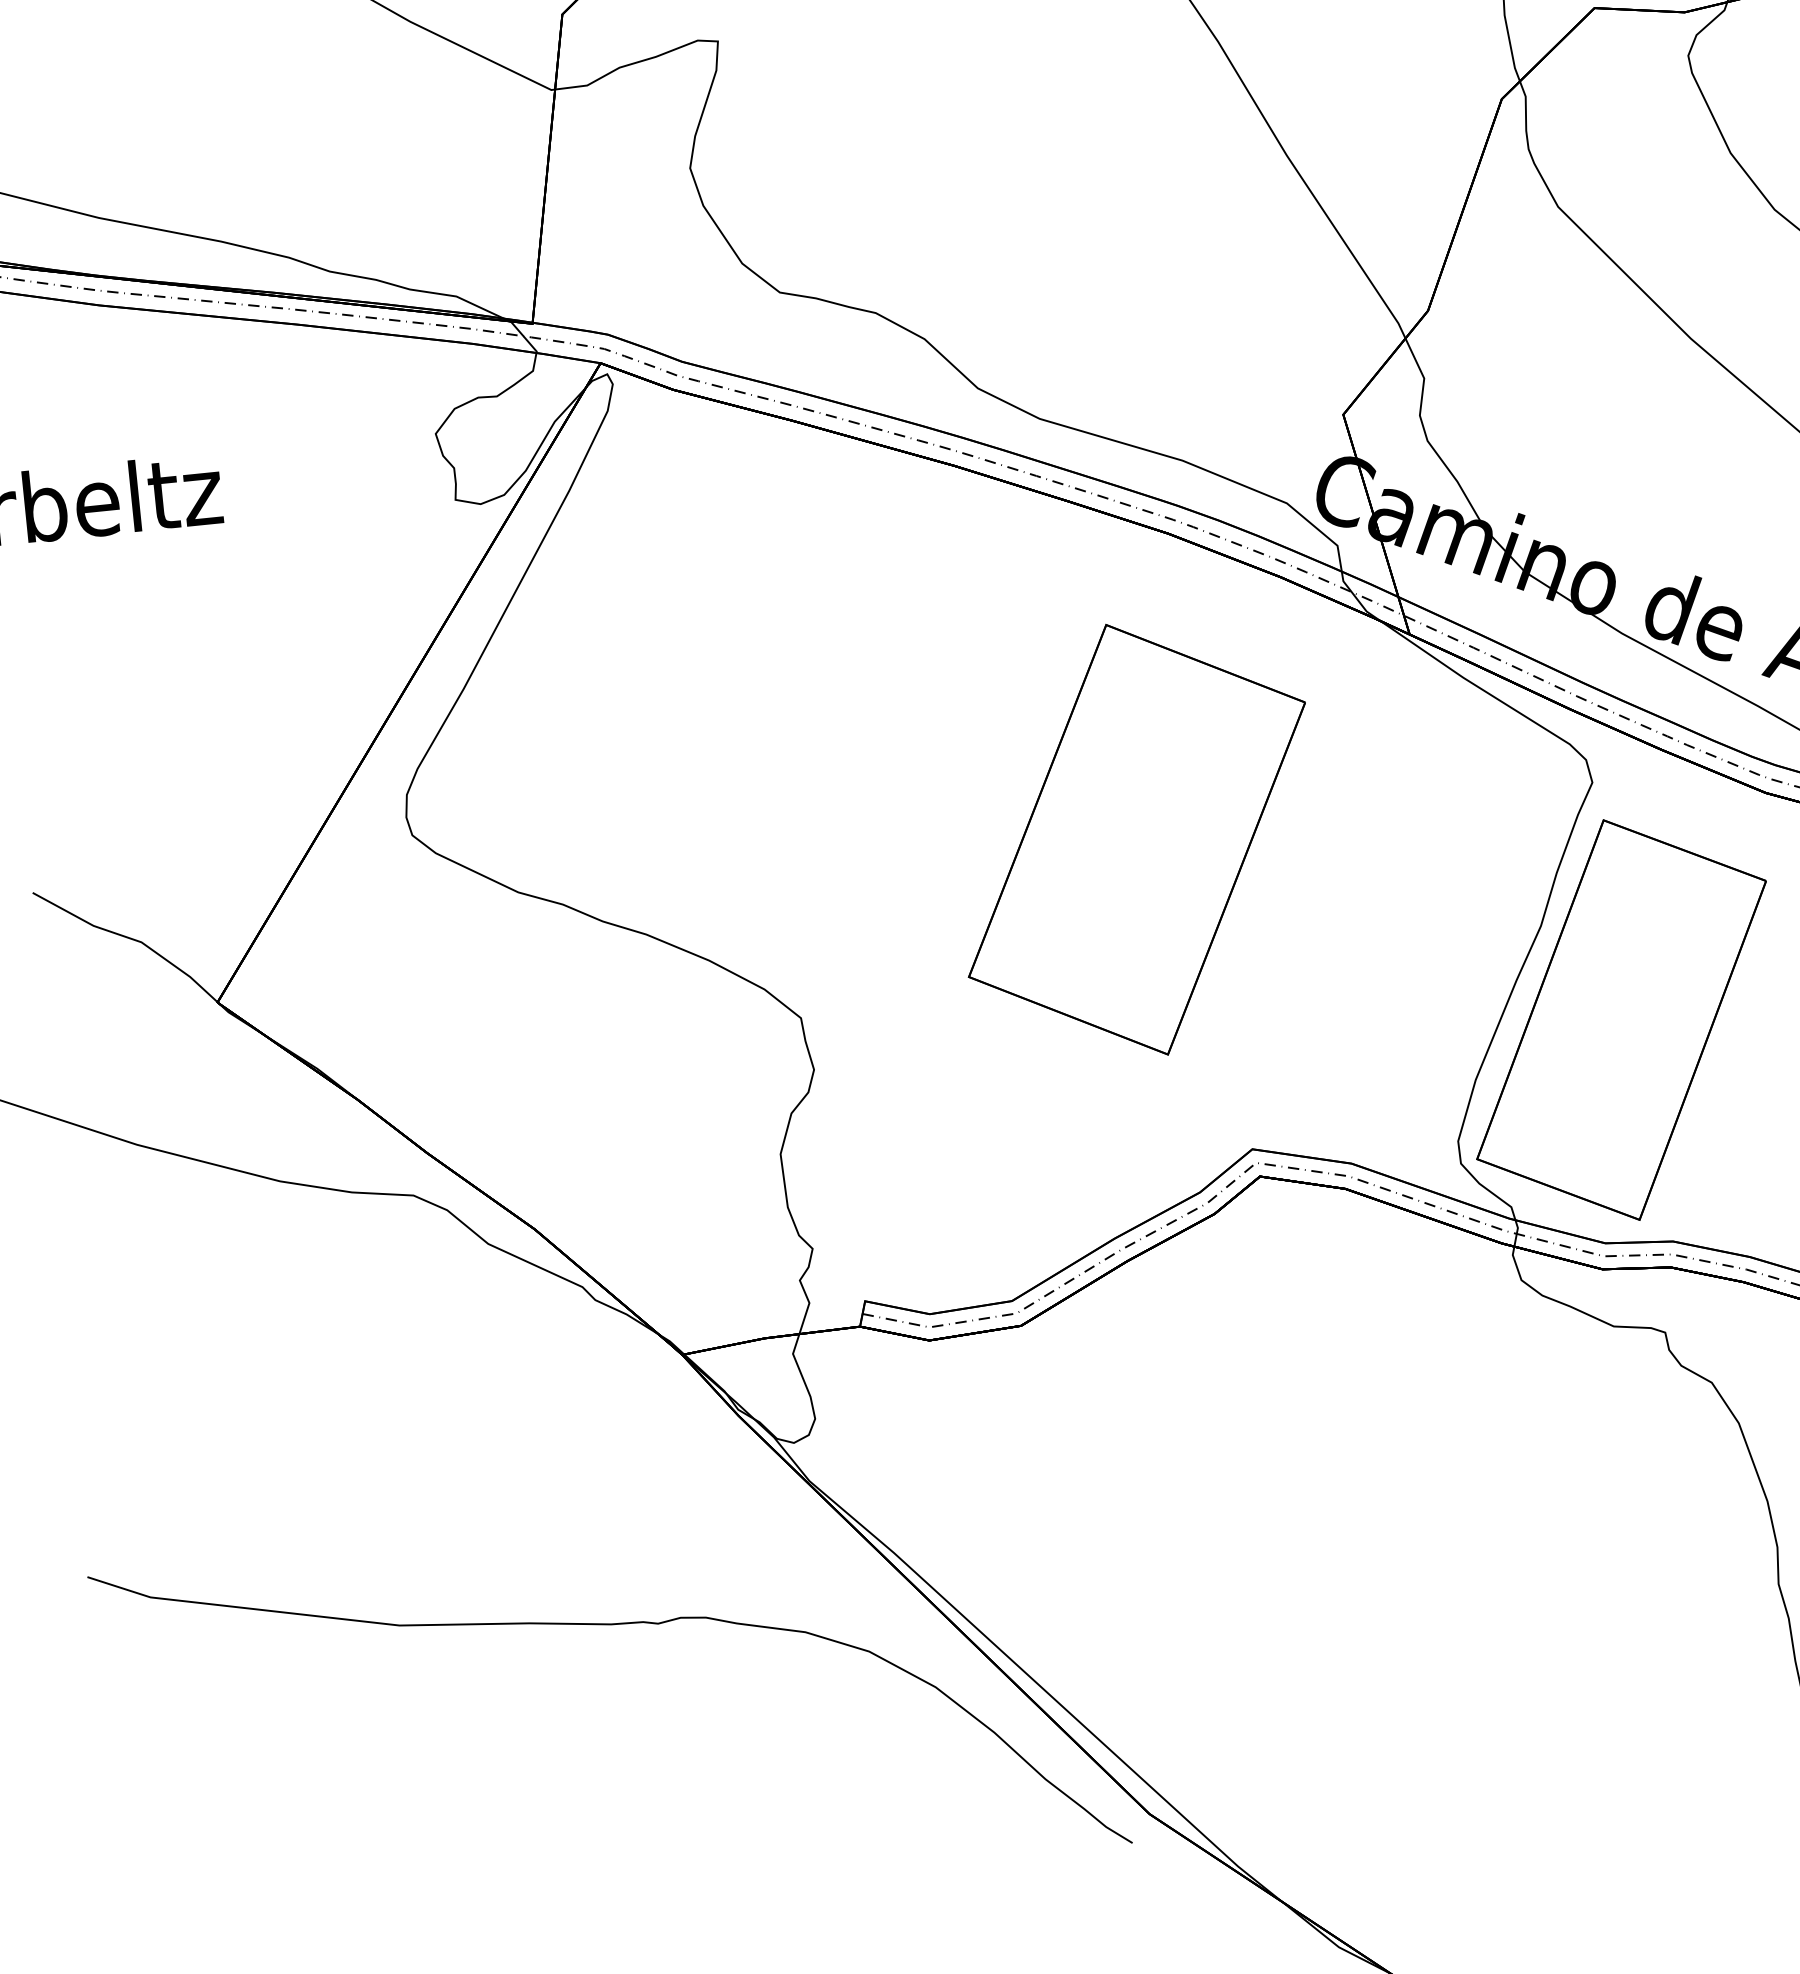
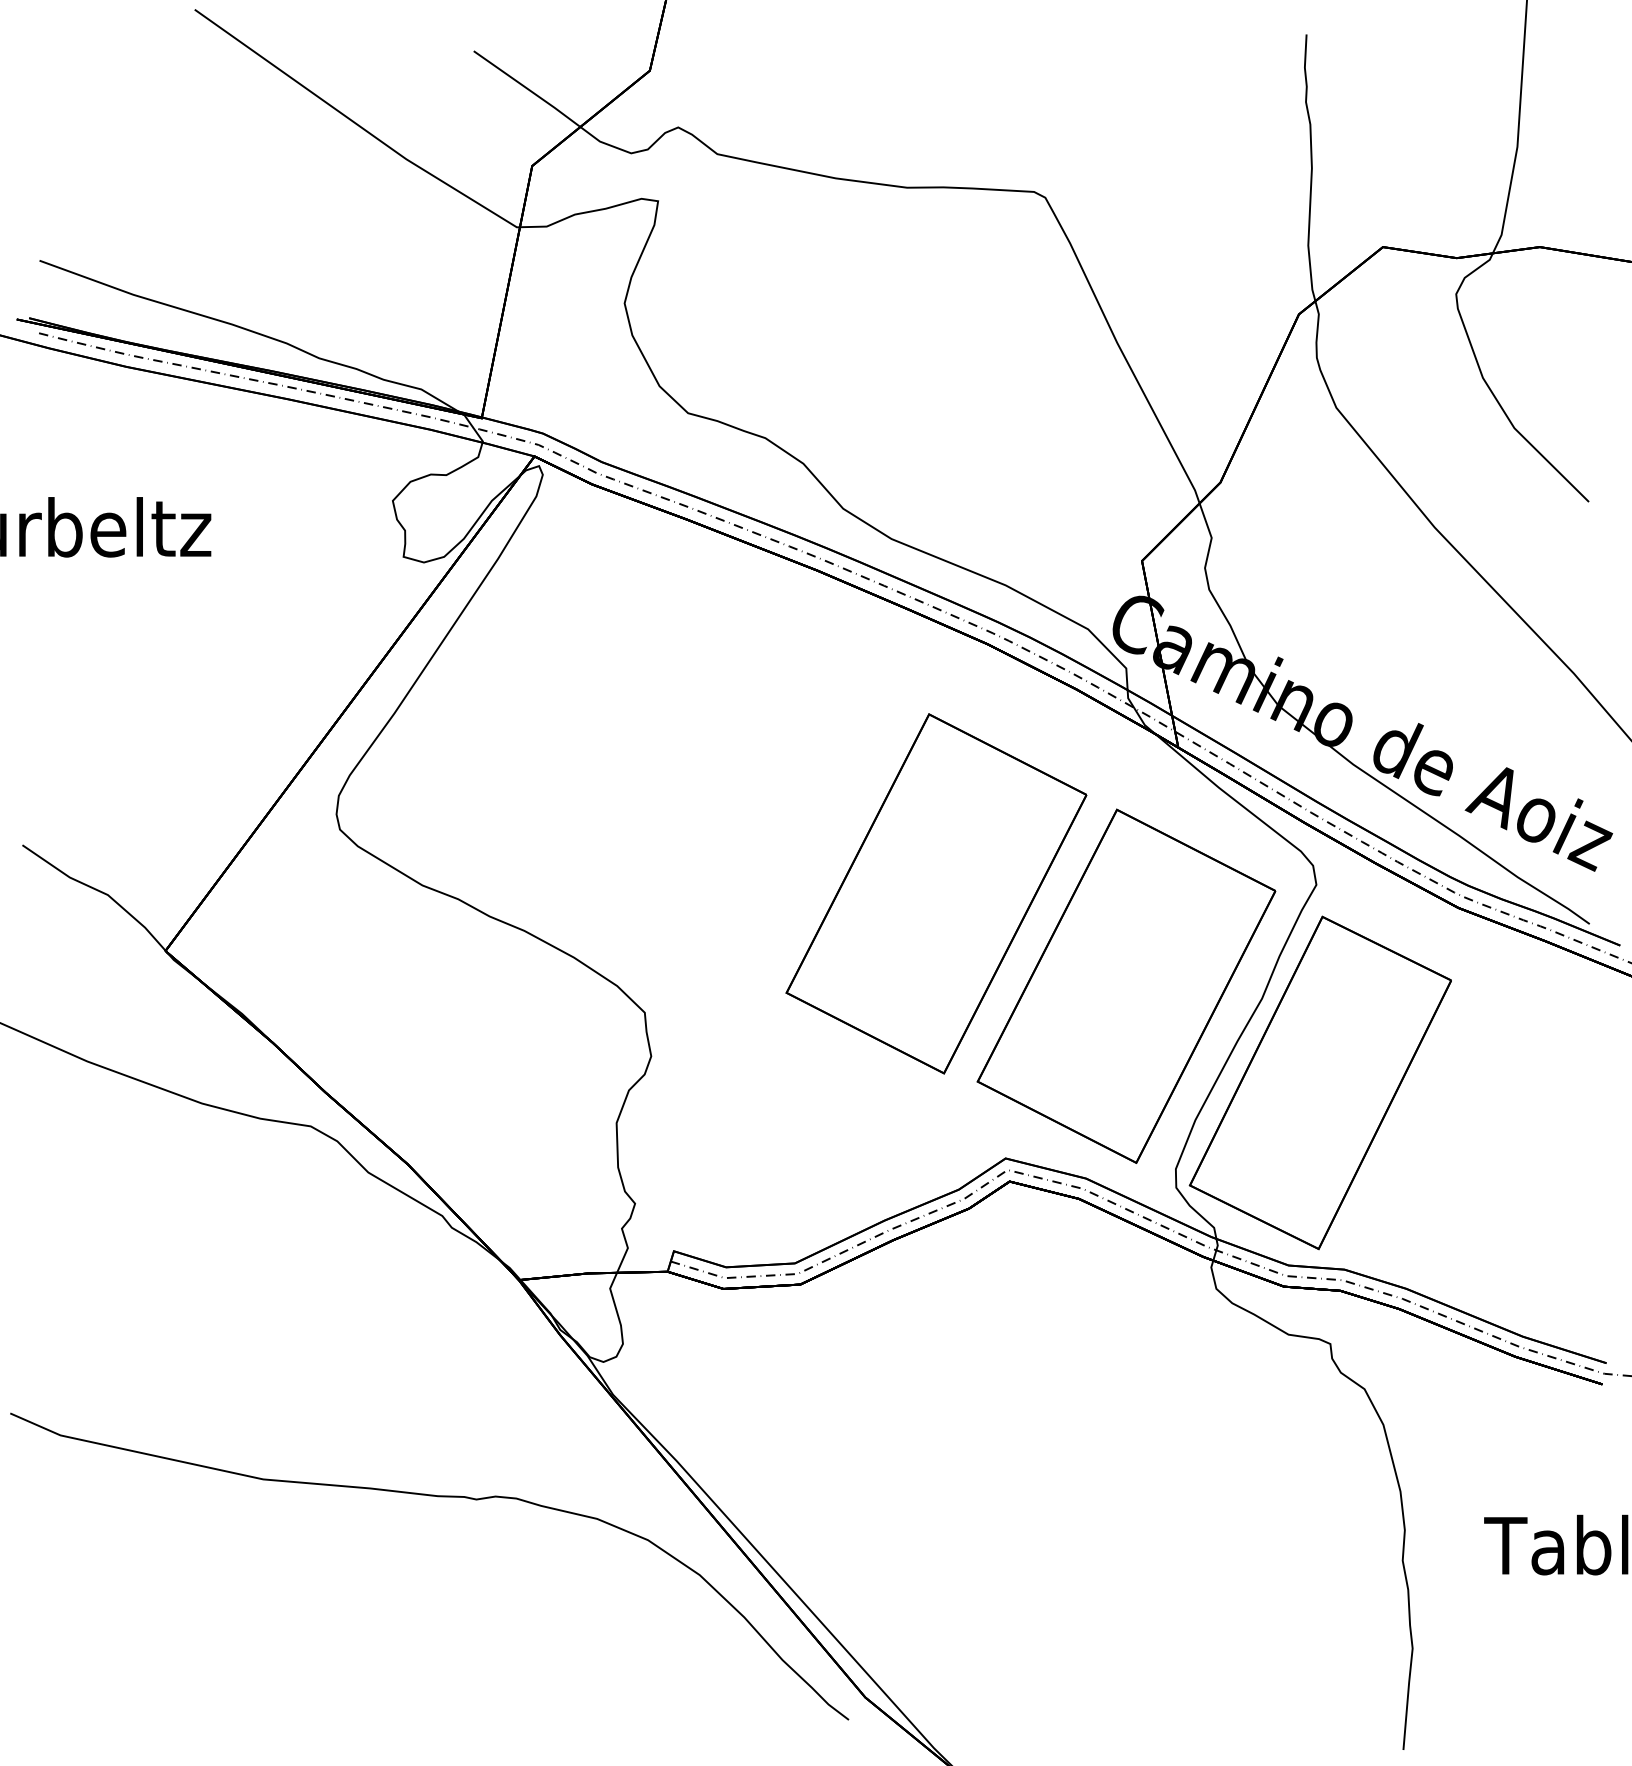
part: (1376, 926) -> (1126, 985), added

